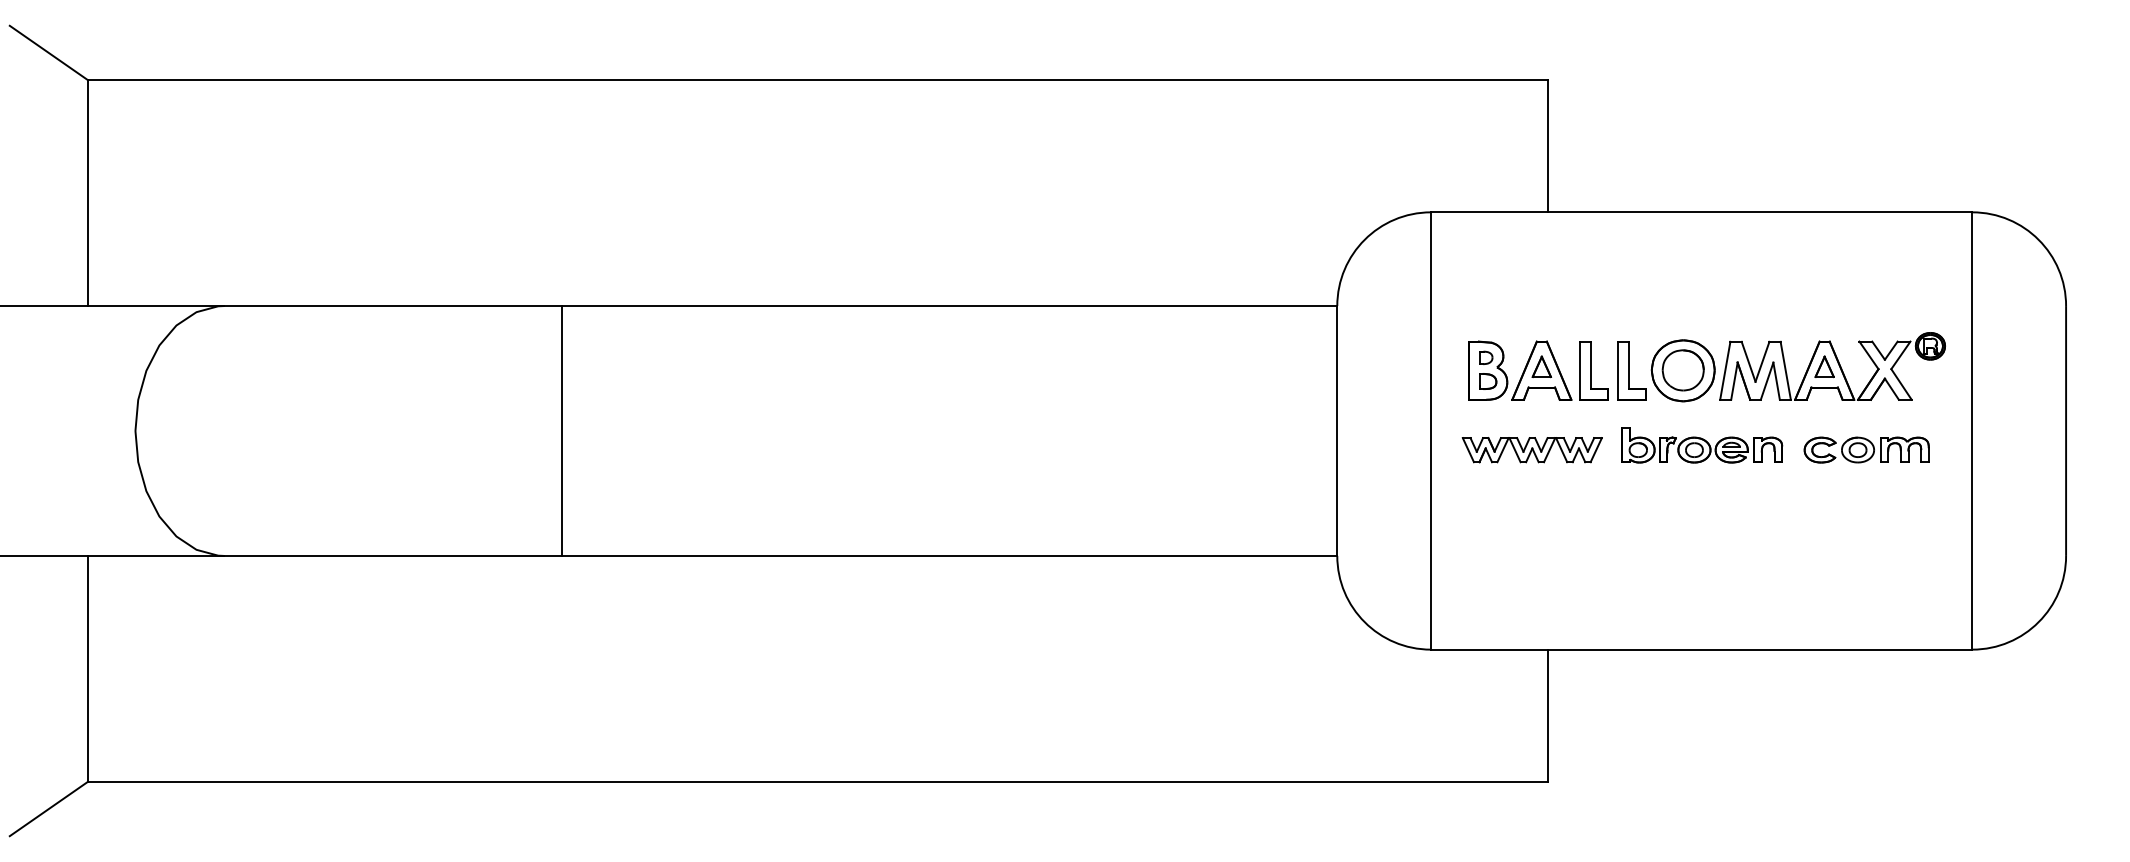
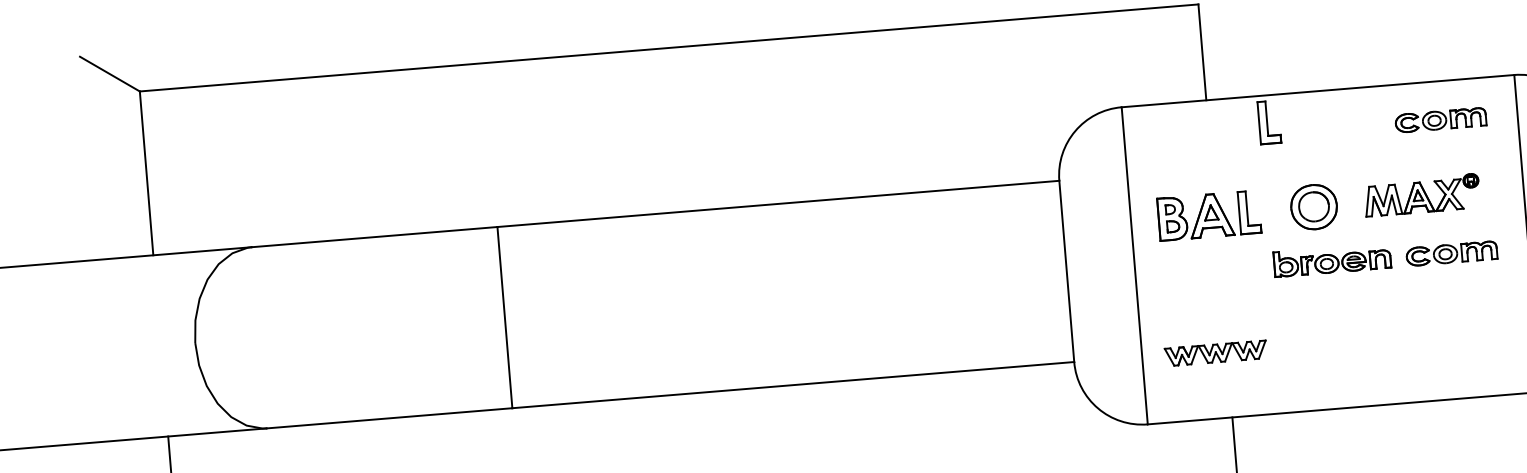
part: (1866, 265) -> (1440, 119), added
part: (1832, 366) -> (1422, 195), size x0.7
part: (1631, 370) -> (1269, 122), moved
part: (1531, 450) -> (1215, 353), moved

